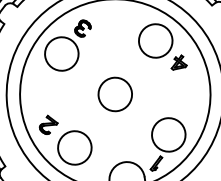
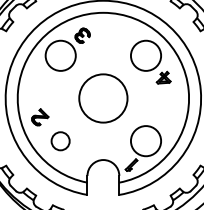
circle: (115, 94) -> (103, 98), size x1.6
circle: (74, 148) -> (60, 141), size x0.6

